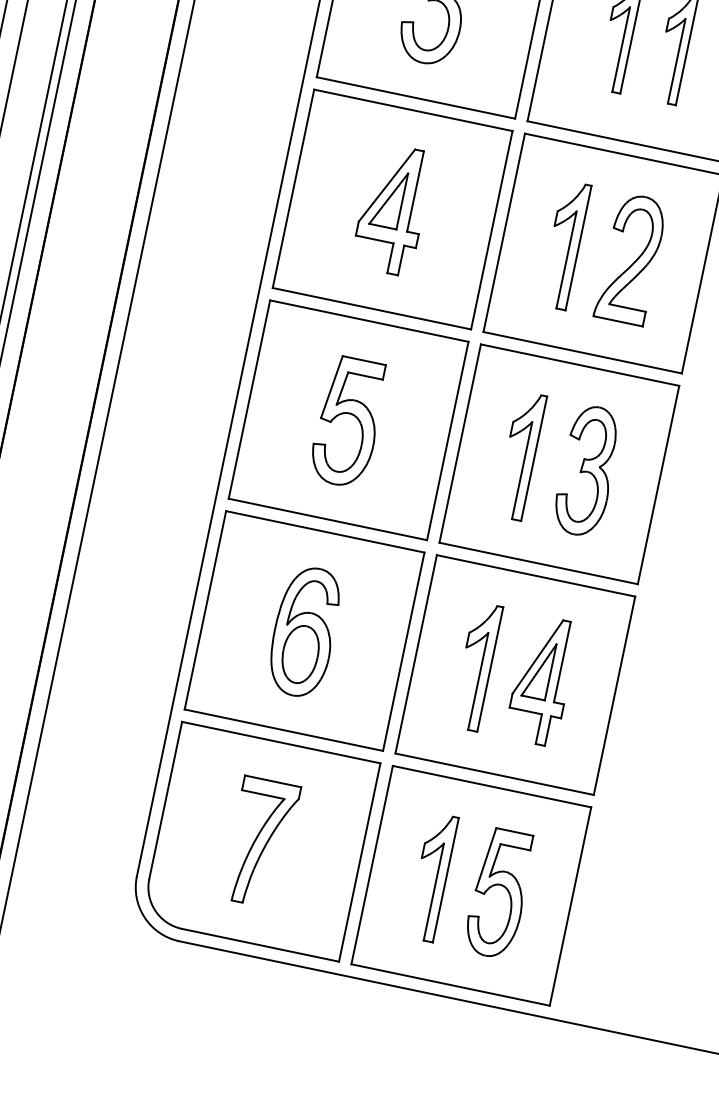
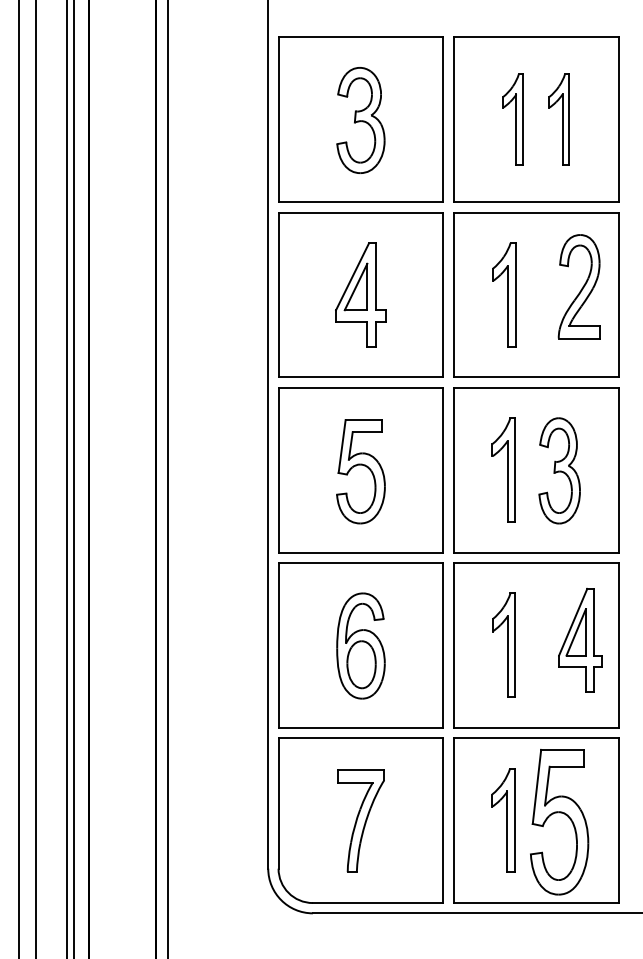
part: (630, 258) -> (578, 286), moved
part: (542, 680) -> (580, 640), moved
part: (499, 892) -> (559, 821), size x1.4

